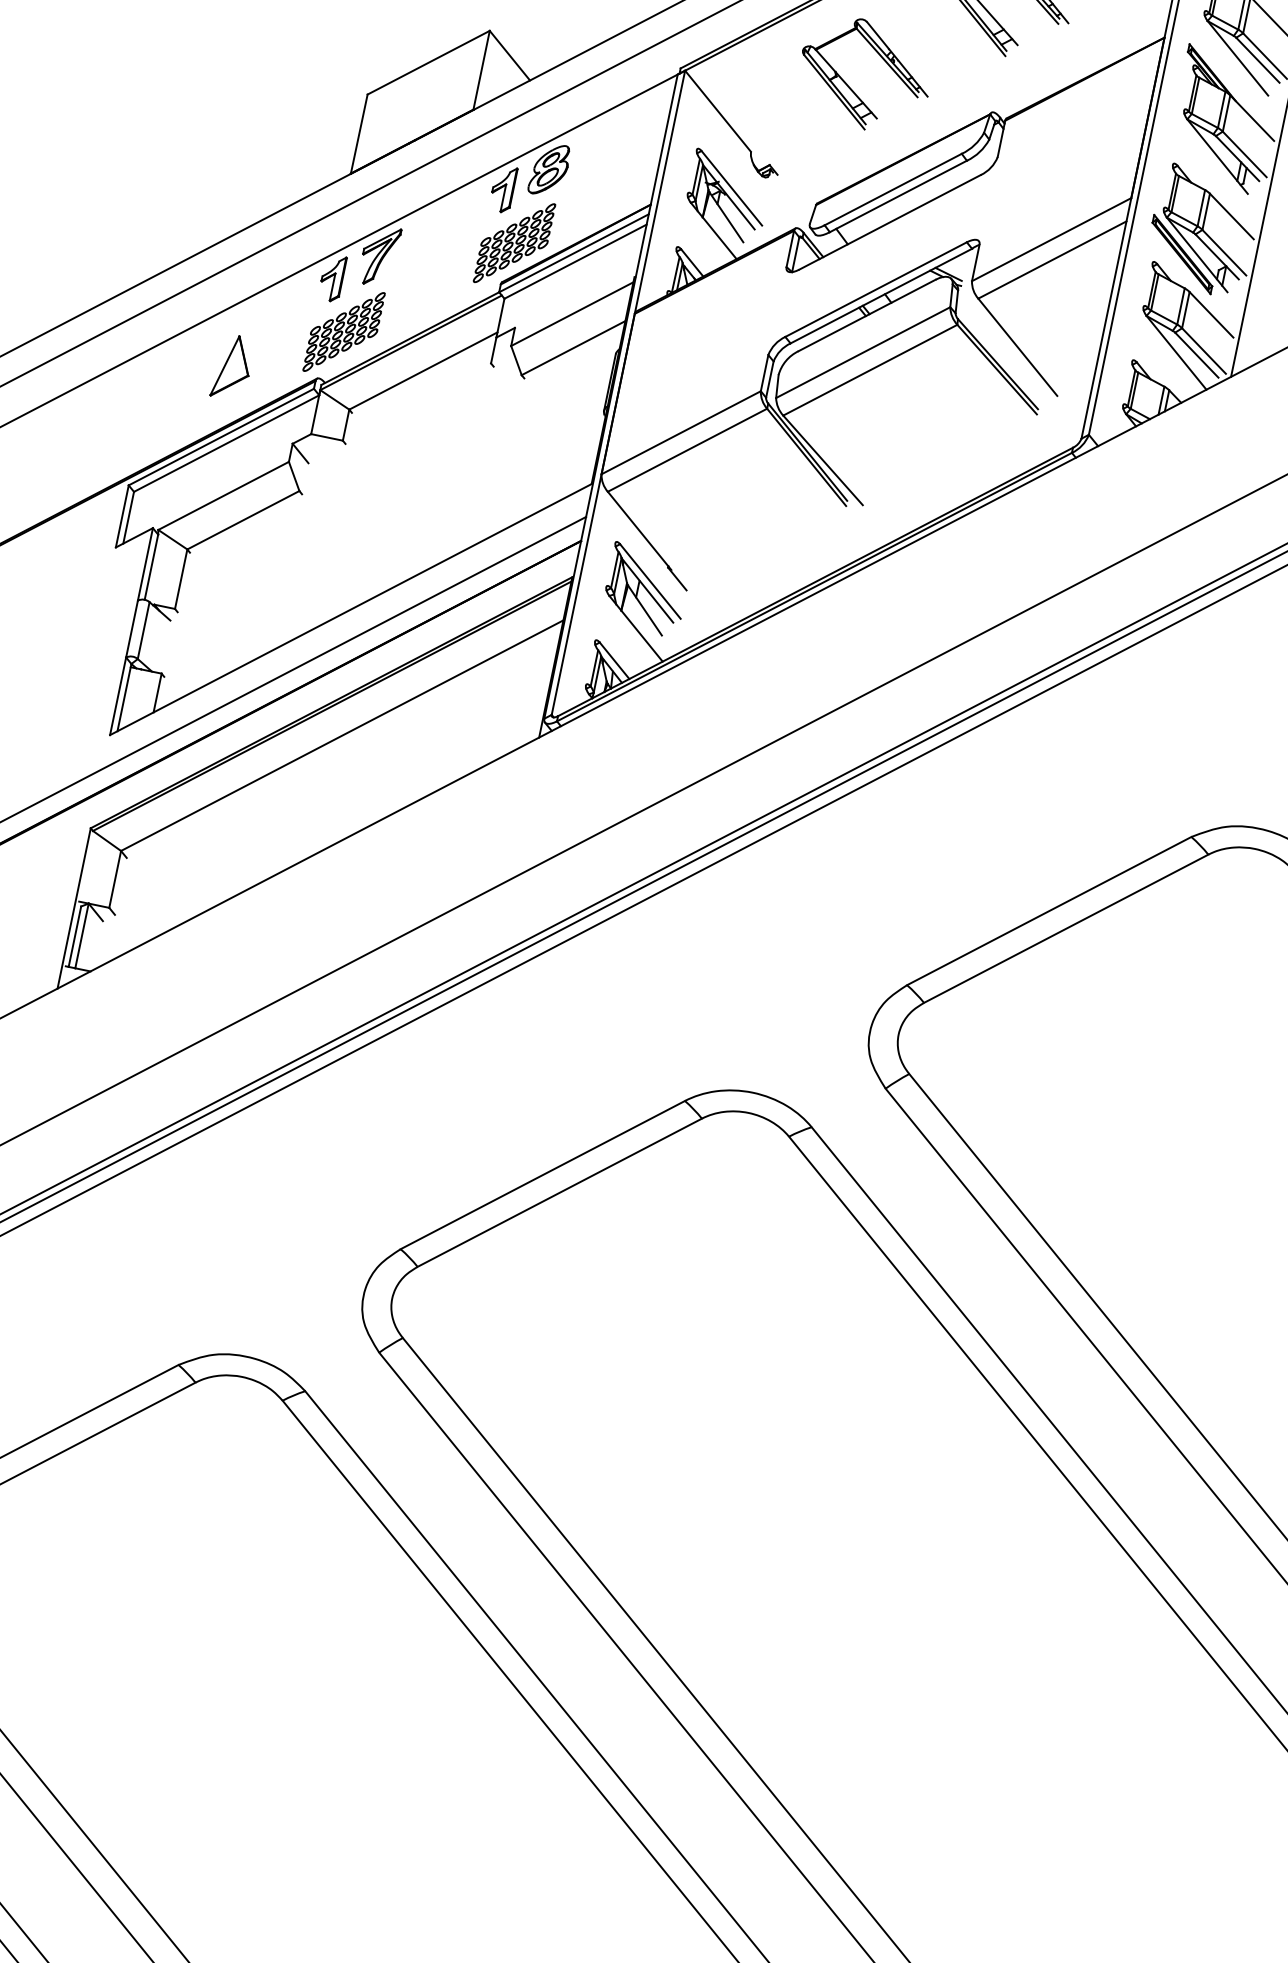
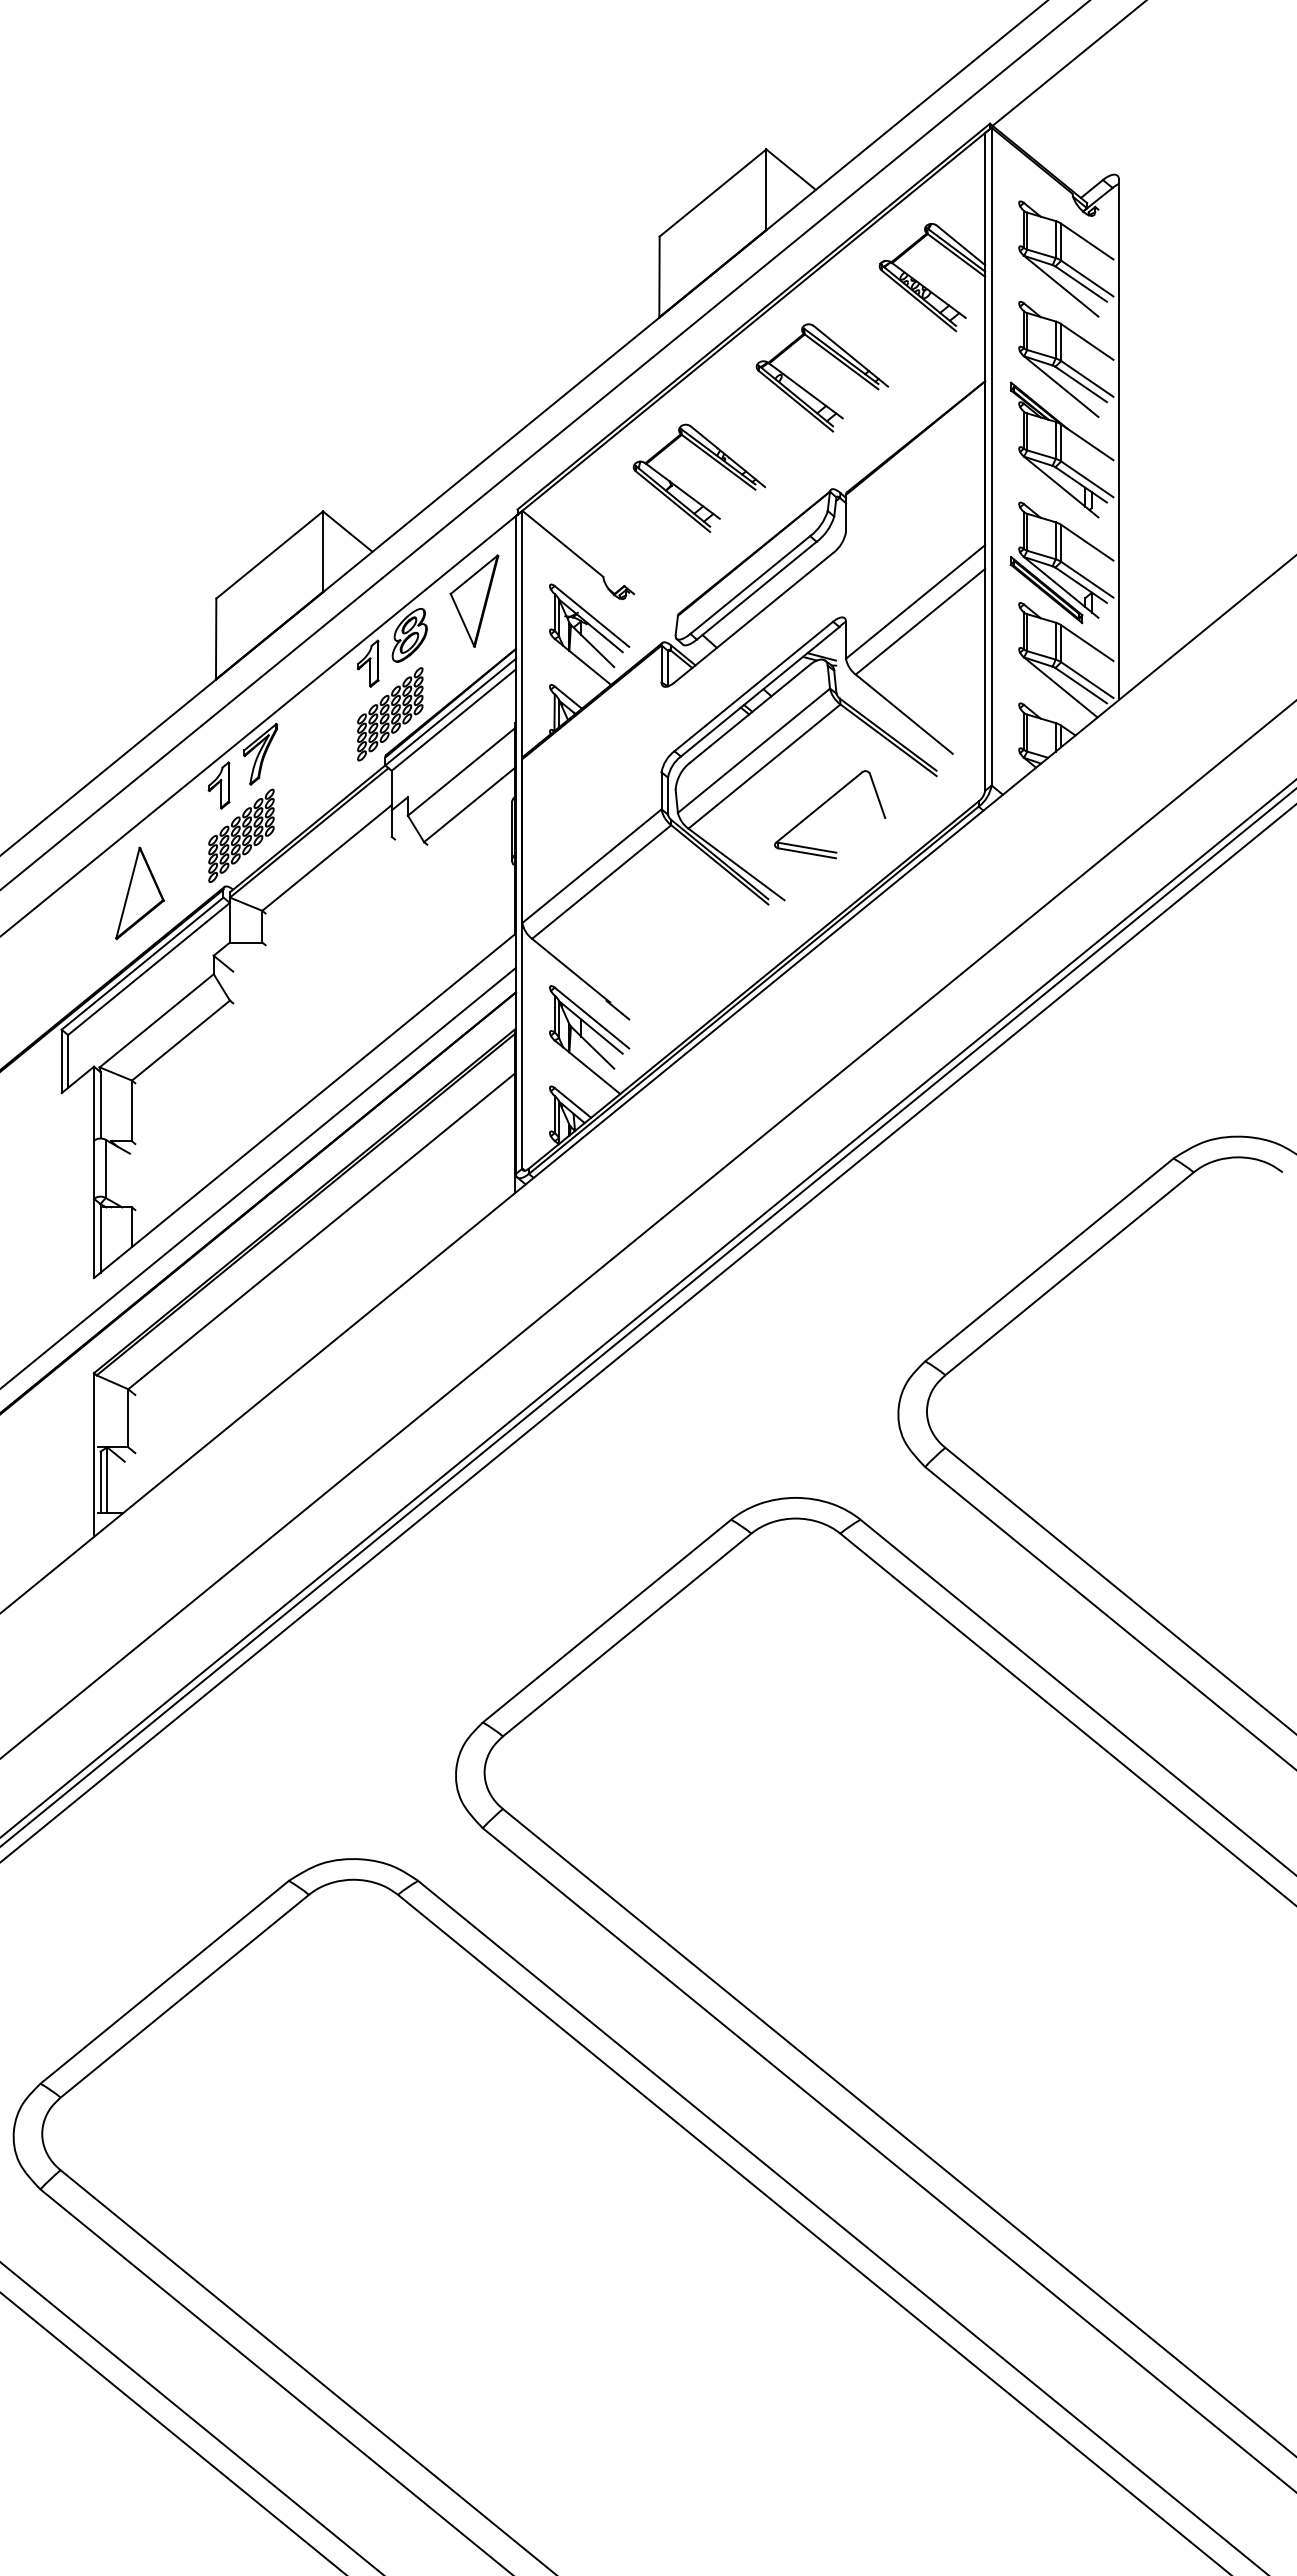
part: (620, 148) -> (474, 600), added
part: (232, 366) -> (139, 892), size x1.43
part: (919, 421) -> (822, 806), added

